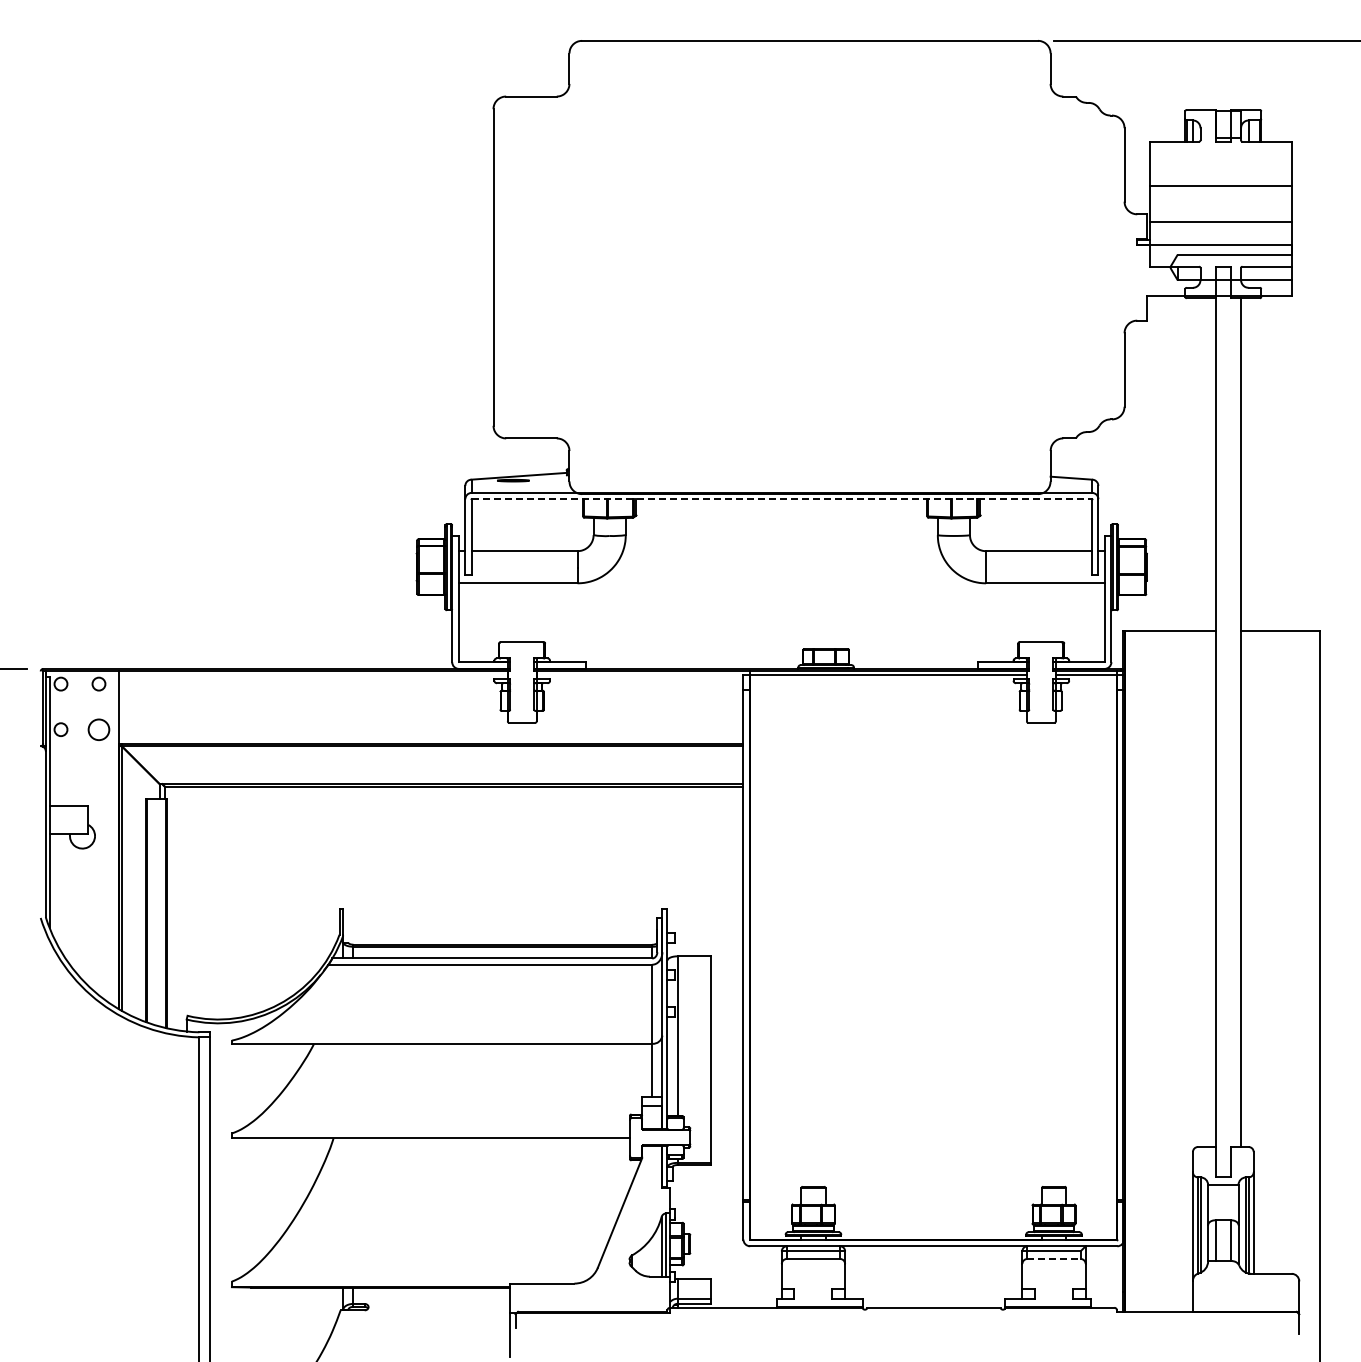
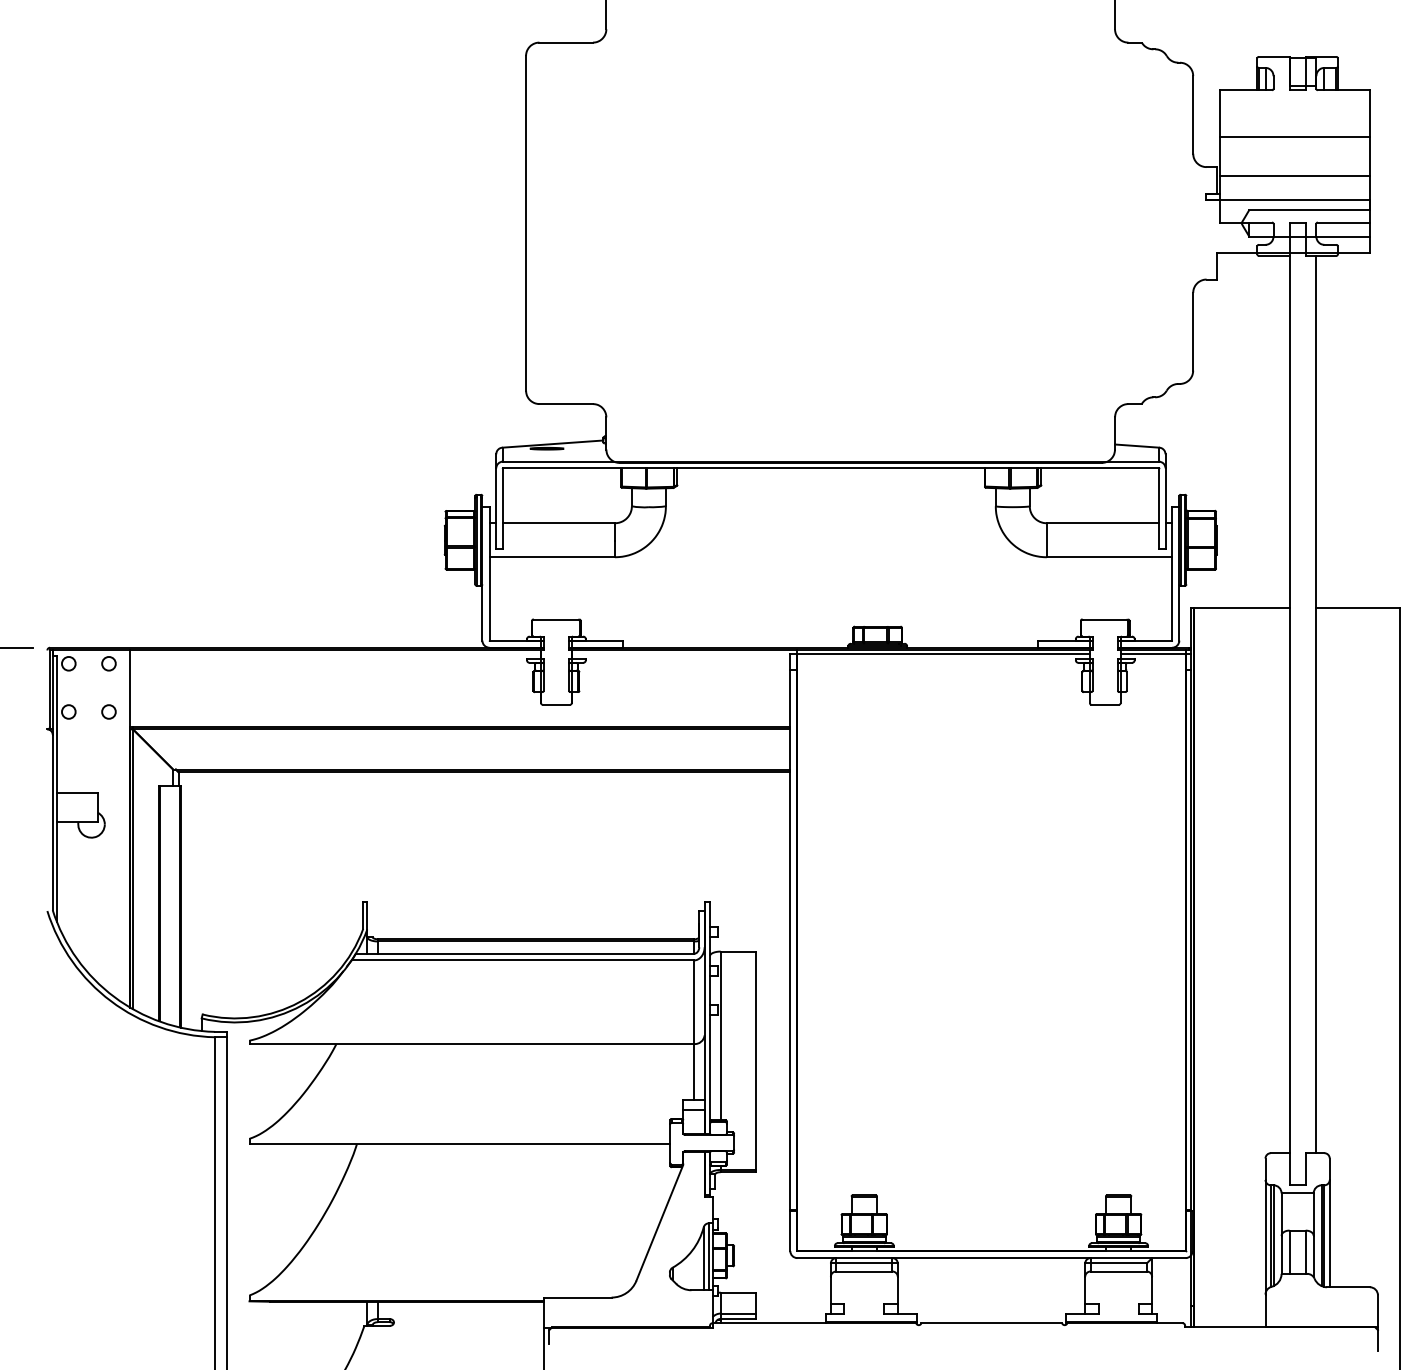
line: (782, 499) -> (831, 468), dashed -> solid
circle: (98, 729) -> (108, 711), size x0.62
line: (1054, 1258) -> (1119, 1271), dashed -> solid

